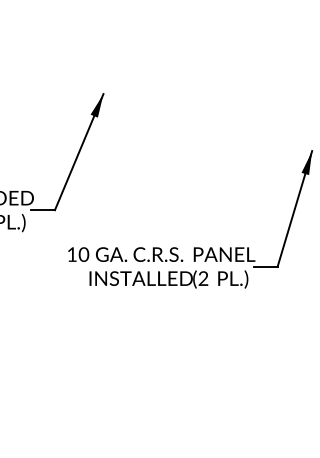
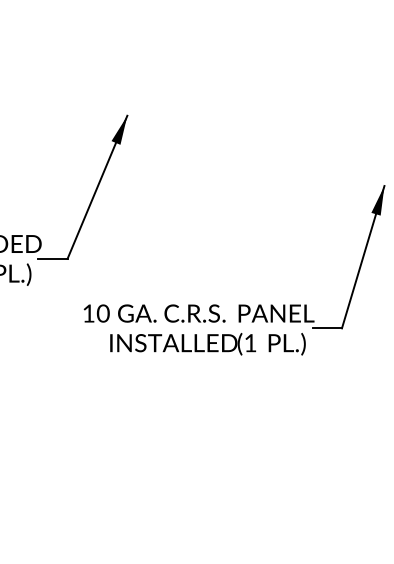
text: (203, 278) -> (250, 342), (2 -> (1

